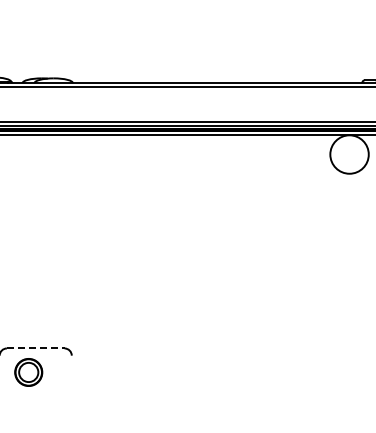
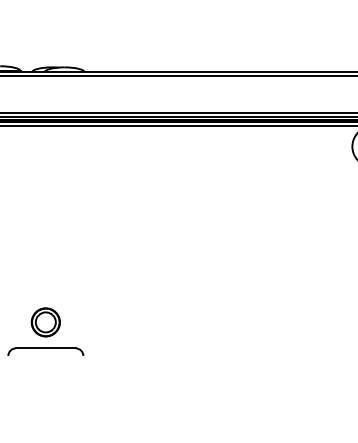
line: (35, 348) -> (45, 348), dashed -> solid
part: (28, 372) -> (45, 322), moved

